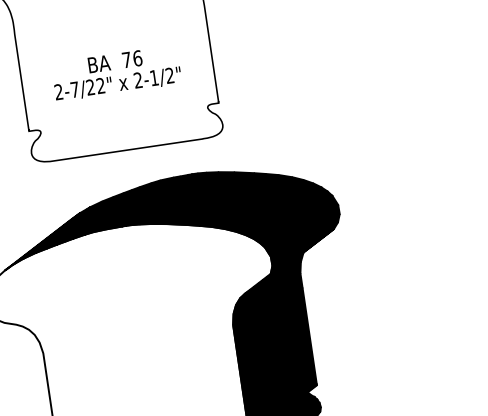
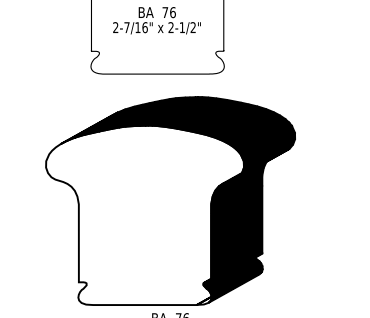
text: (95, 86) -> (141, 27), 2-7/22" -> 2-7/16"

